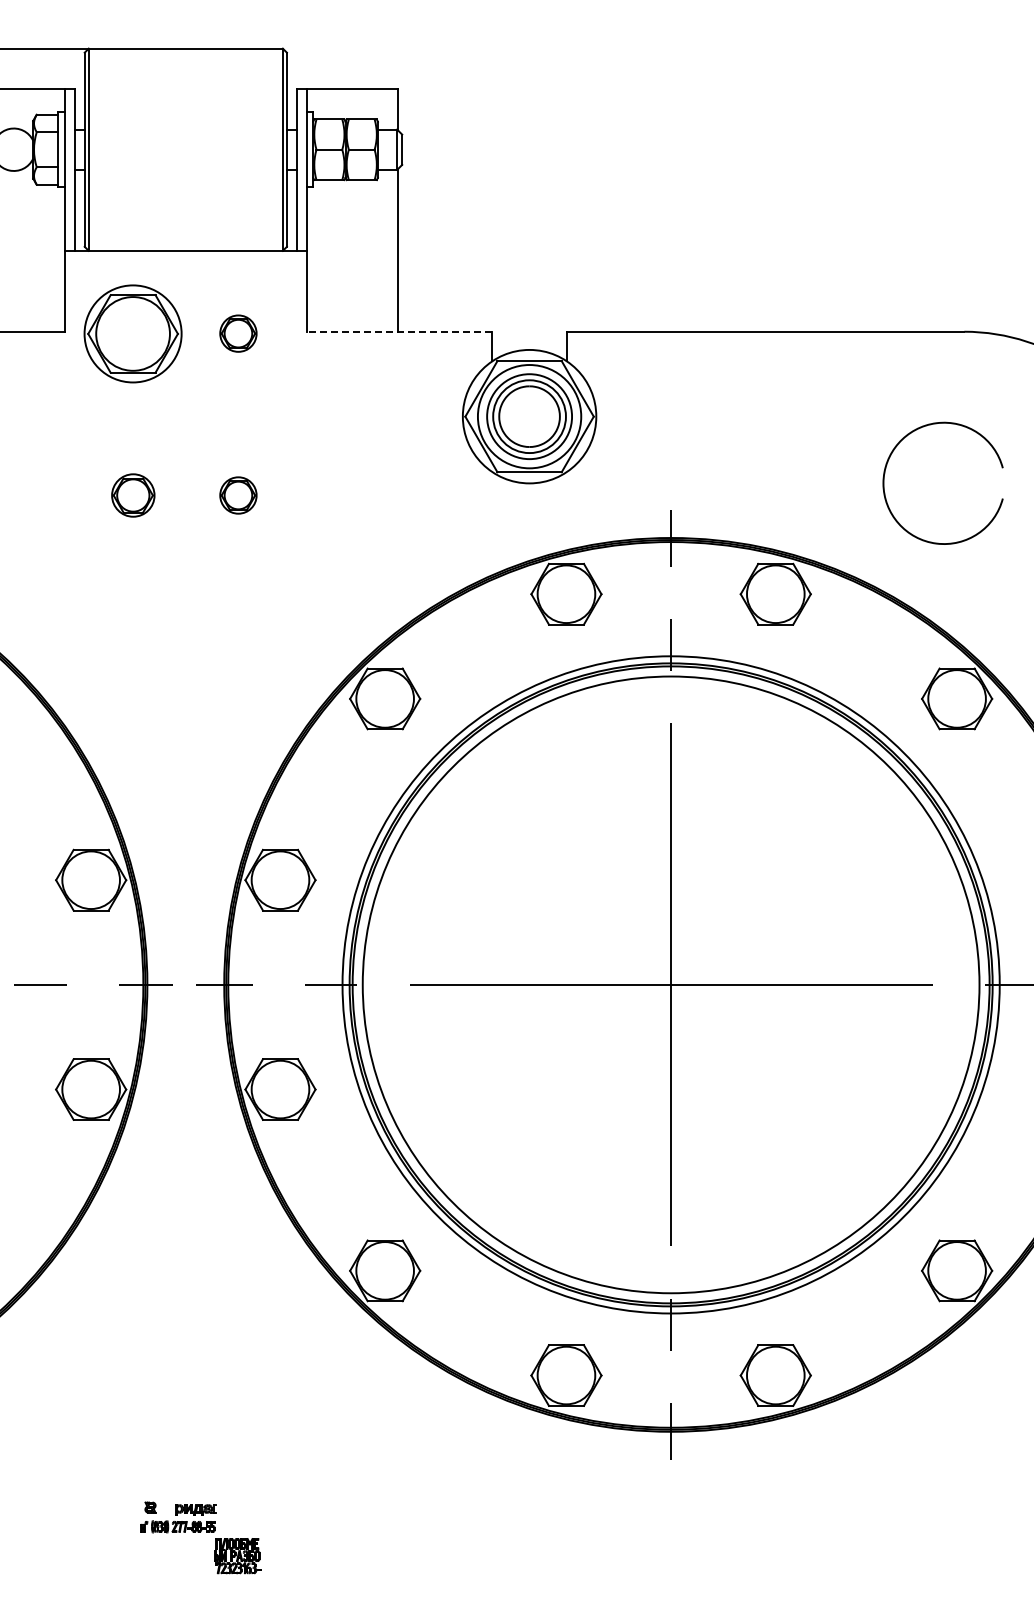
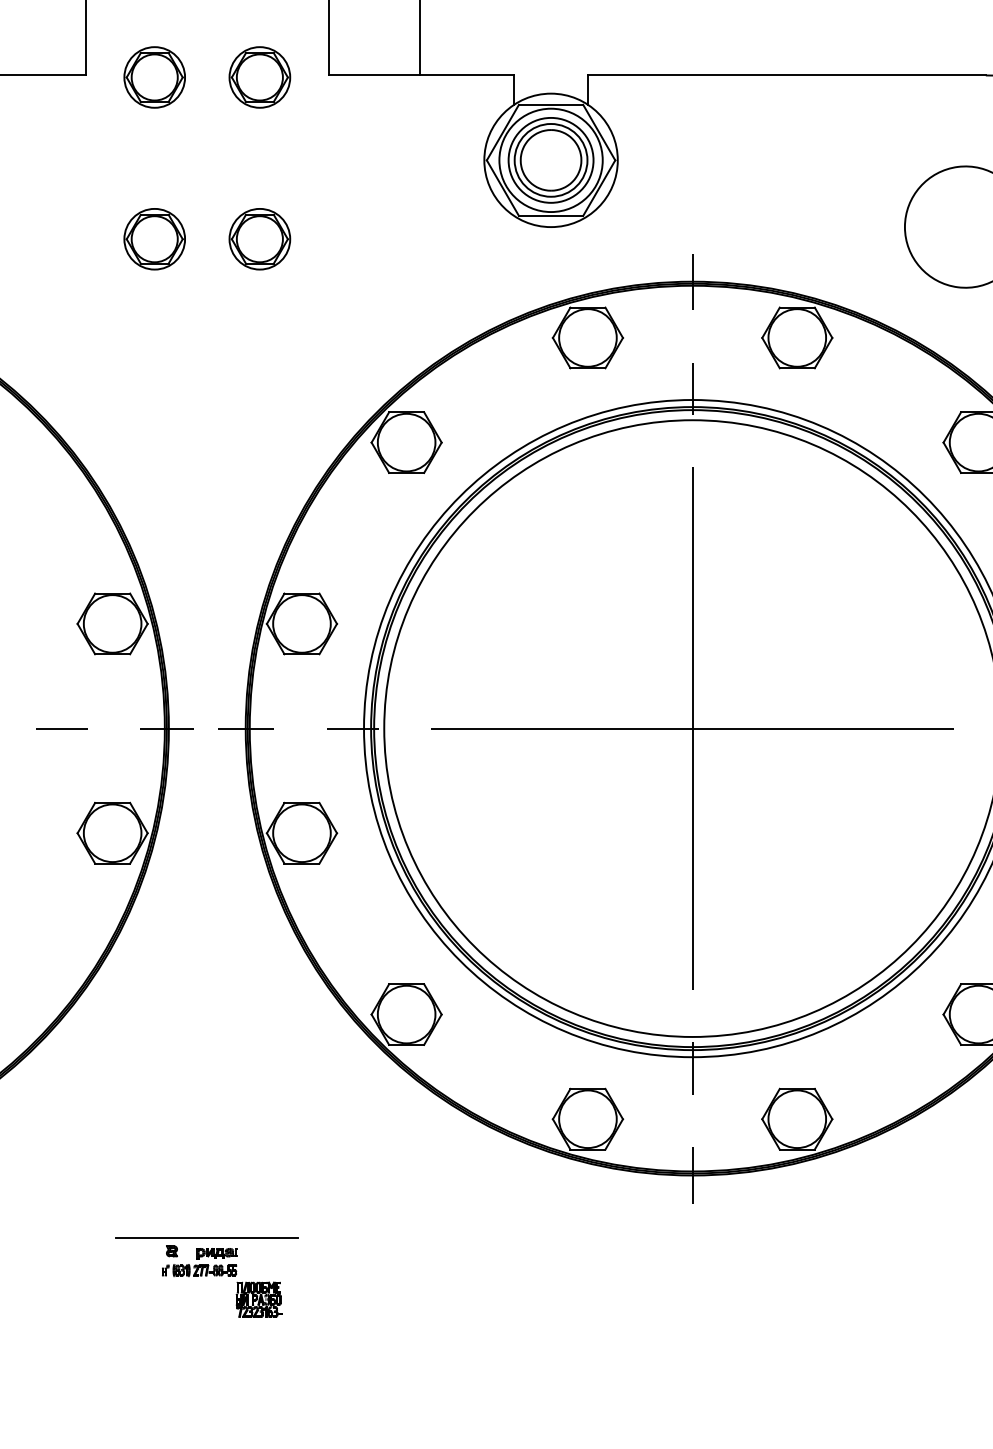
line: (399, 331) -> (420, 75), dashed -> solid
part: (133, 333) -> (154, 77), size x0.62
part: (238, 333) -> (259, 77), size x1.67
part: (133, 495) -> (154, 239), size x1.43
part: (238, 495) -> (259, 239), size x1.67
line: (185, 1494) -> (206, 1238), added

